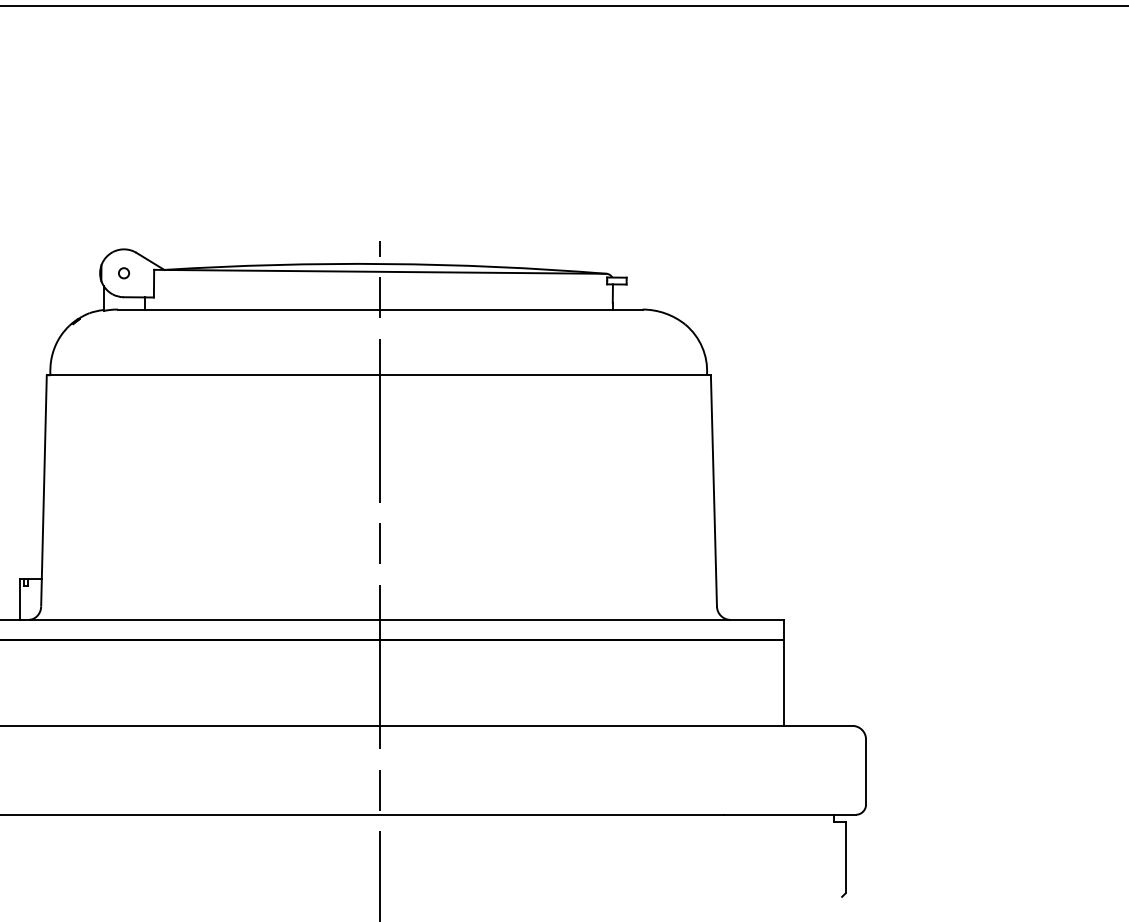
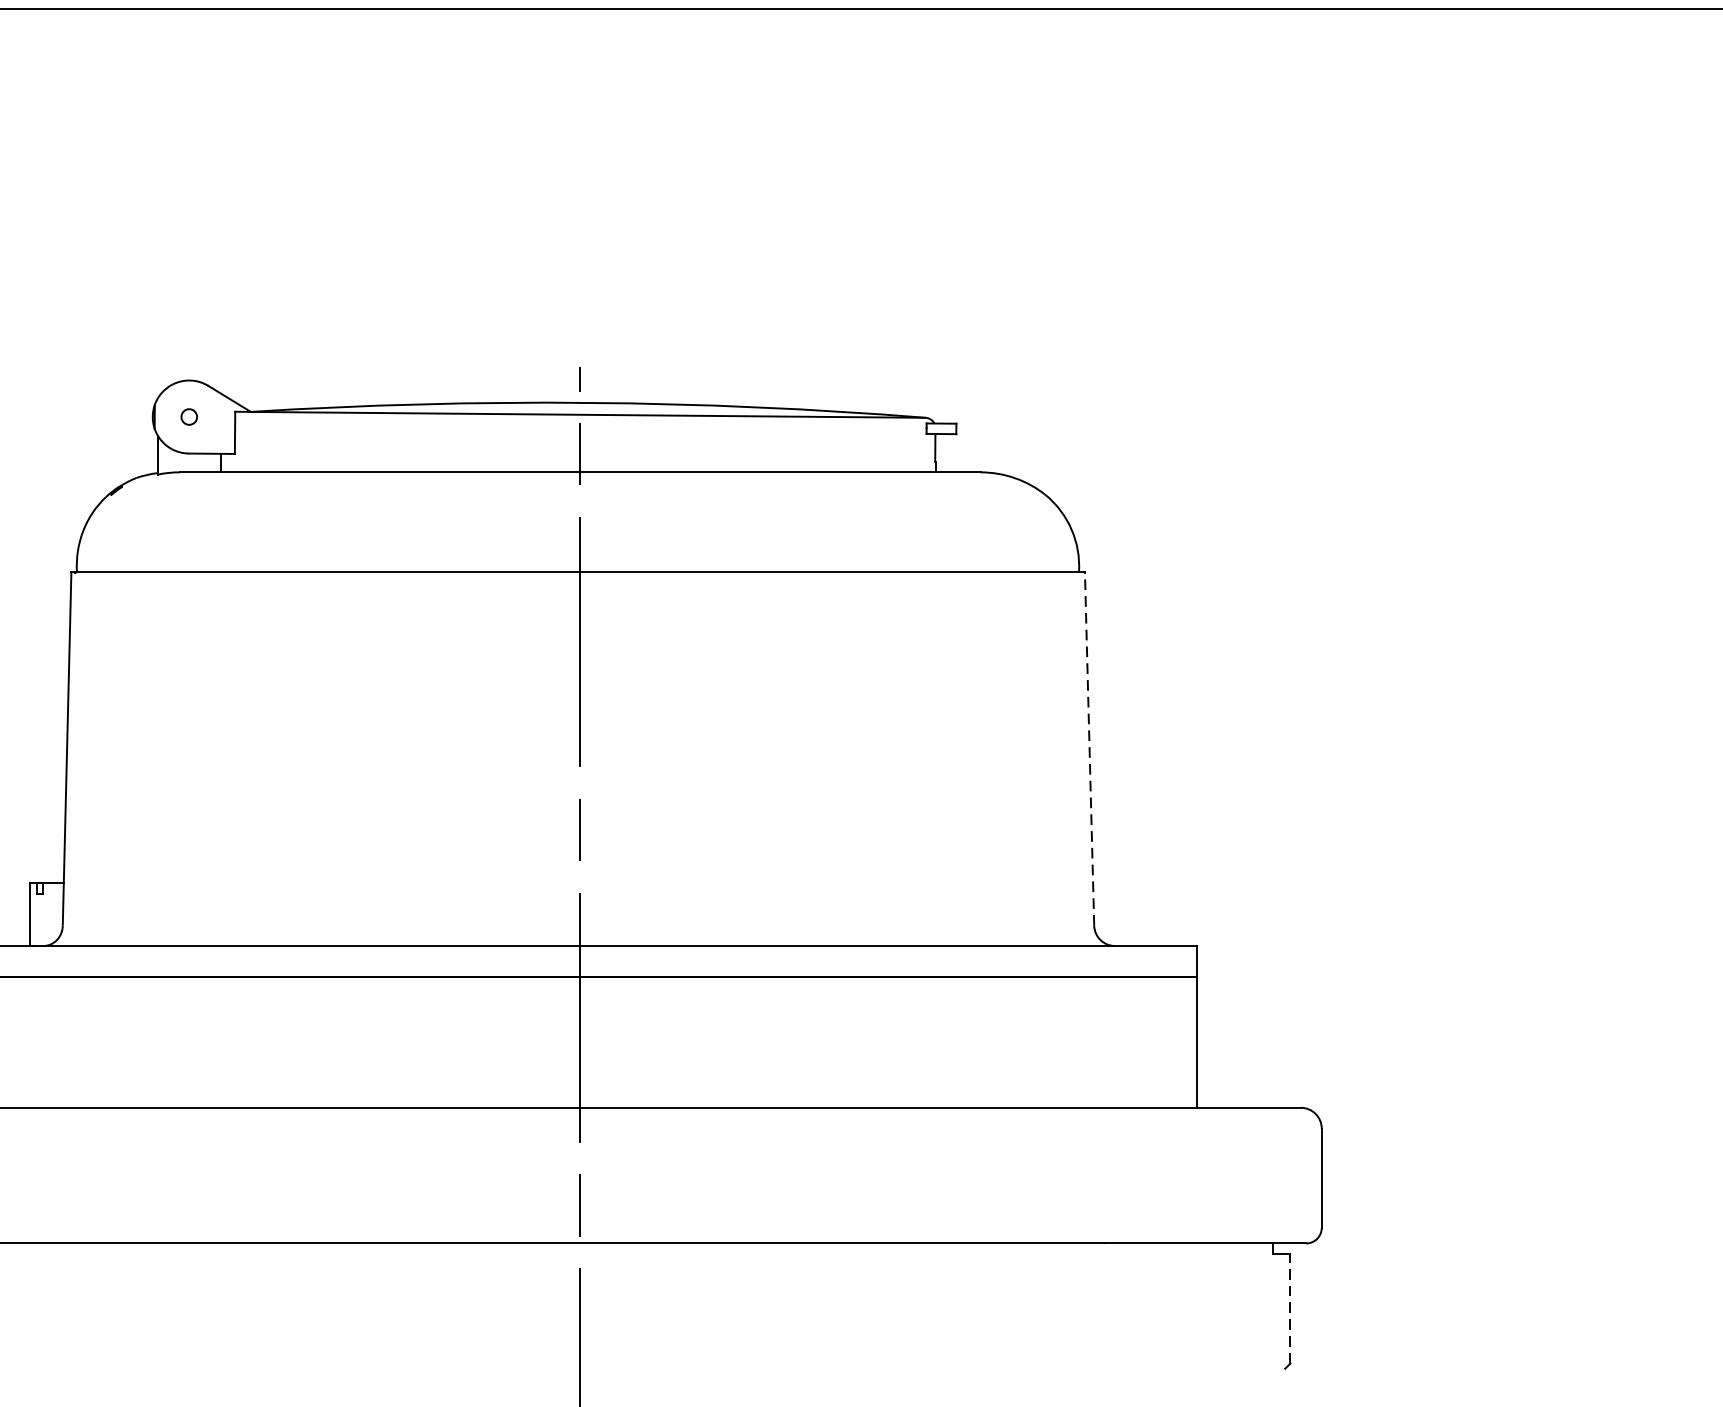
line: (713, 490) -> (1088, 748), solid -> dashed
line: (845, 857) -> (1290, 1308), solid -> dashed

